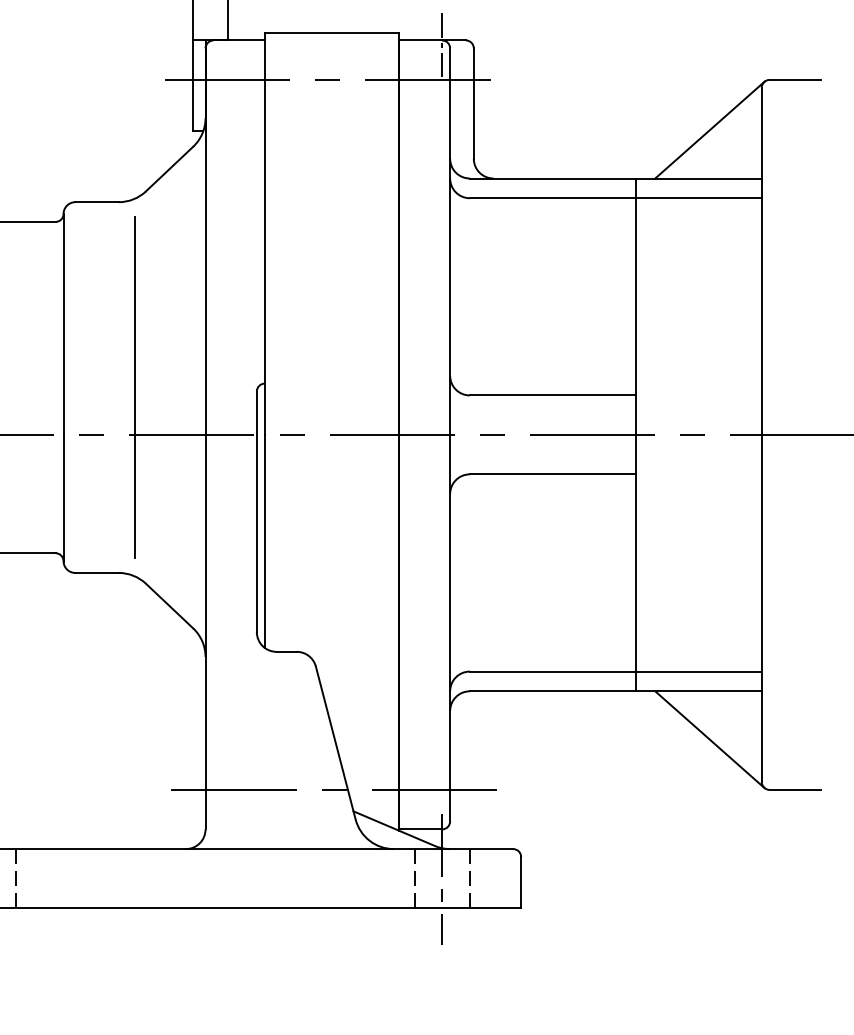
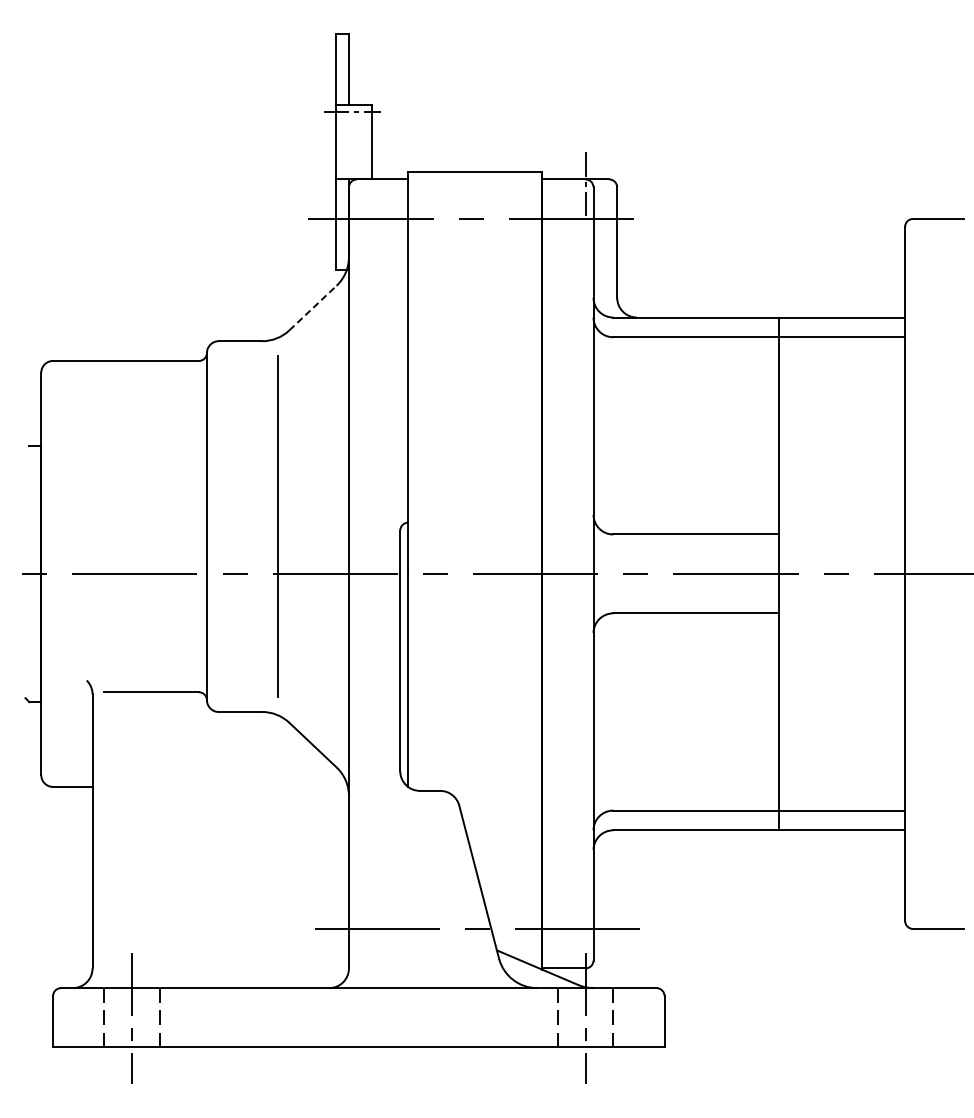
line: (709, 129) -> (852, 268), removed
line: (170, 168) -> (313, 307), solid -> dashed
line: (709, 739) -> (852, 878), removed

